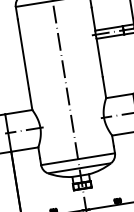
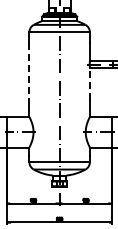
line: (23, 54) -> (29, 71), solid -> dashed
line: (99, 57) -> (89, 83), solid -> dashed

